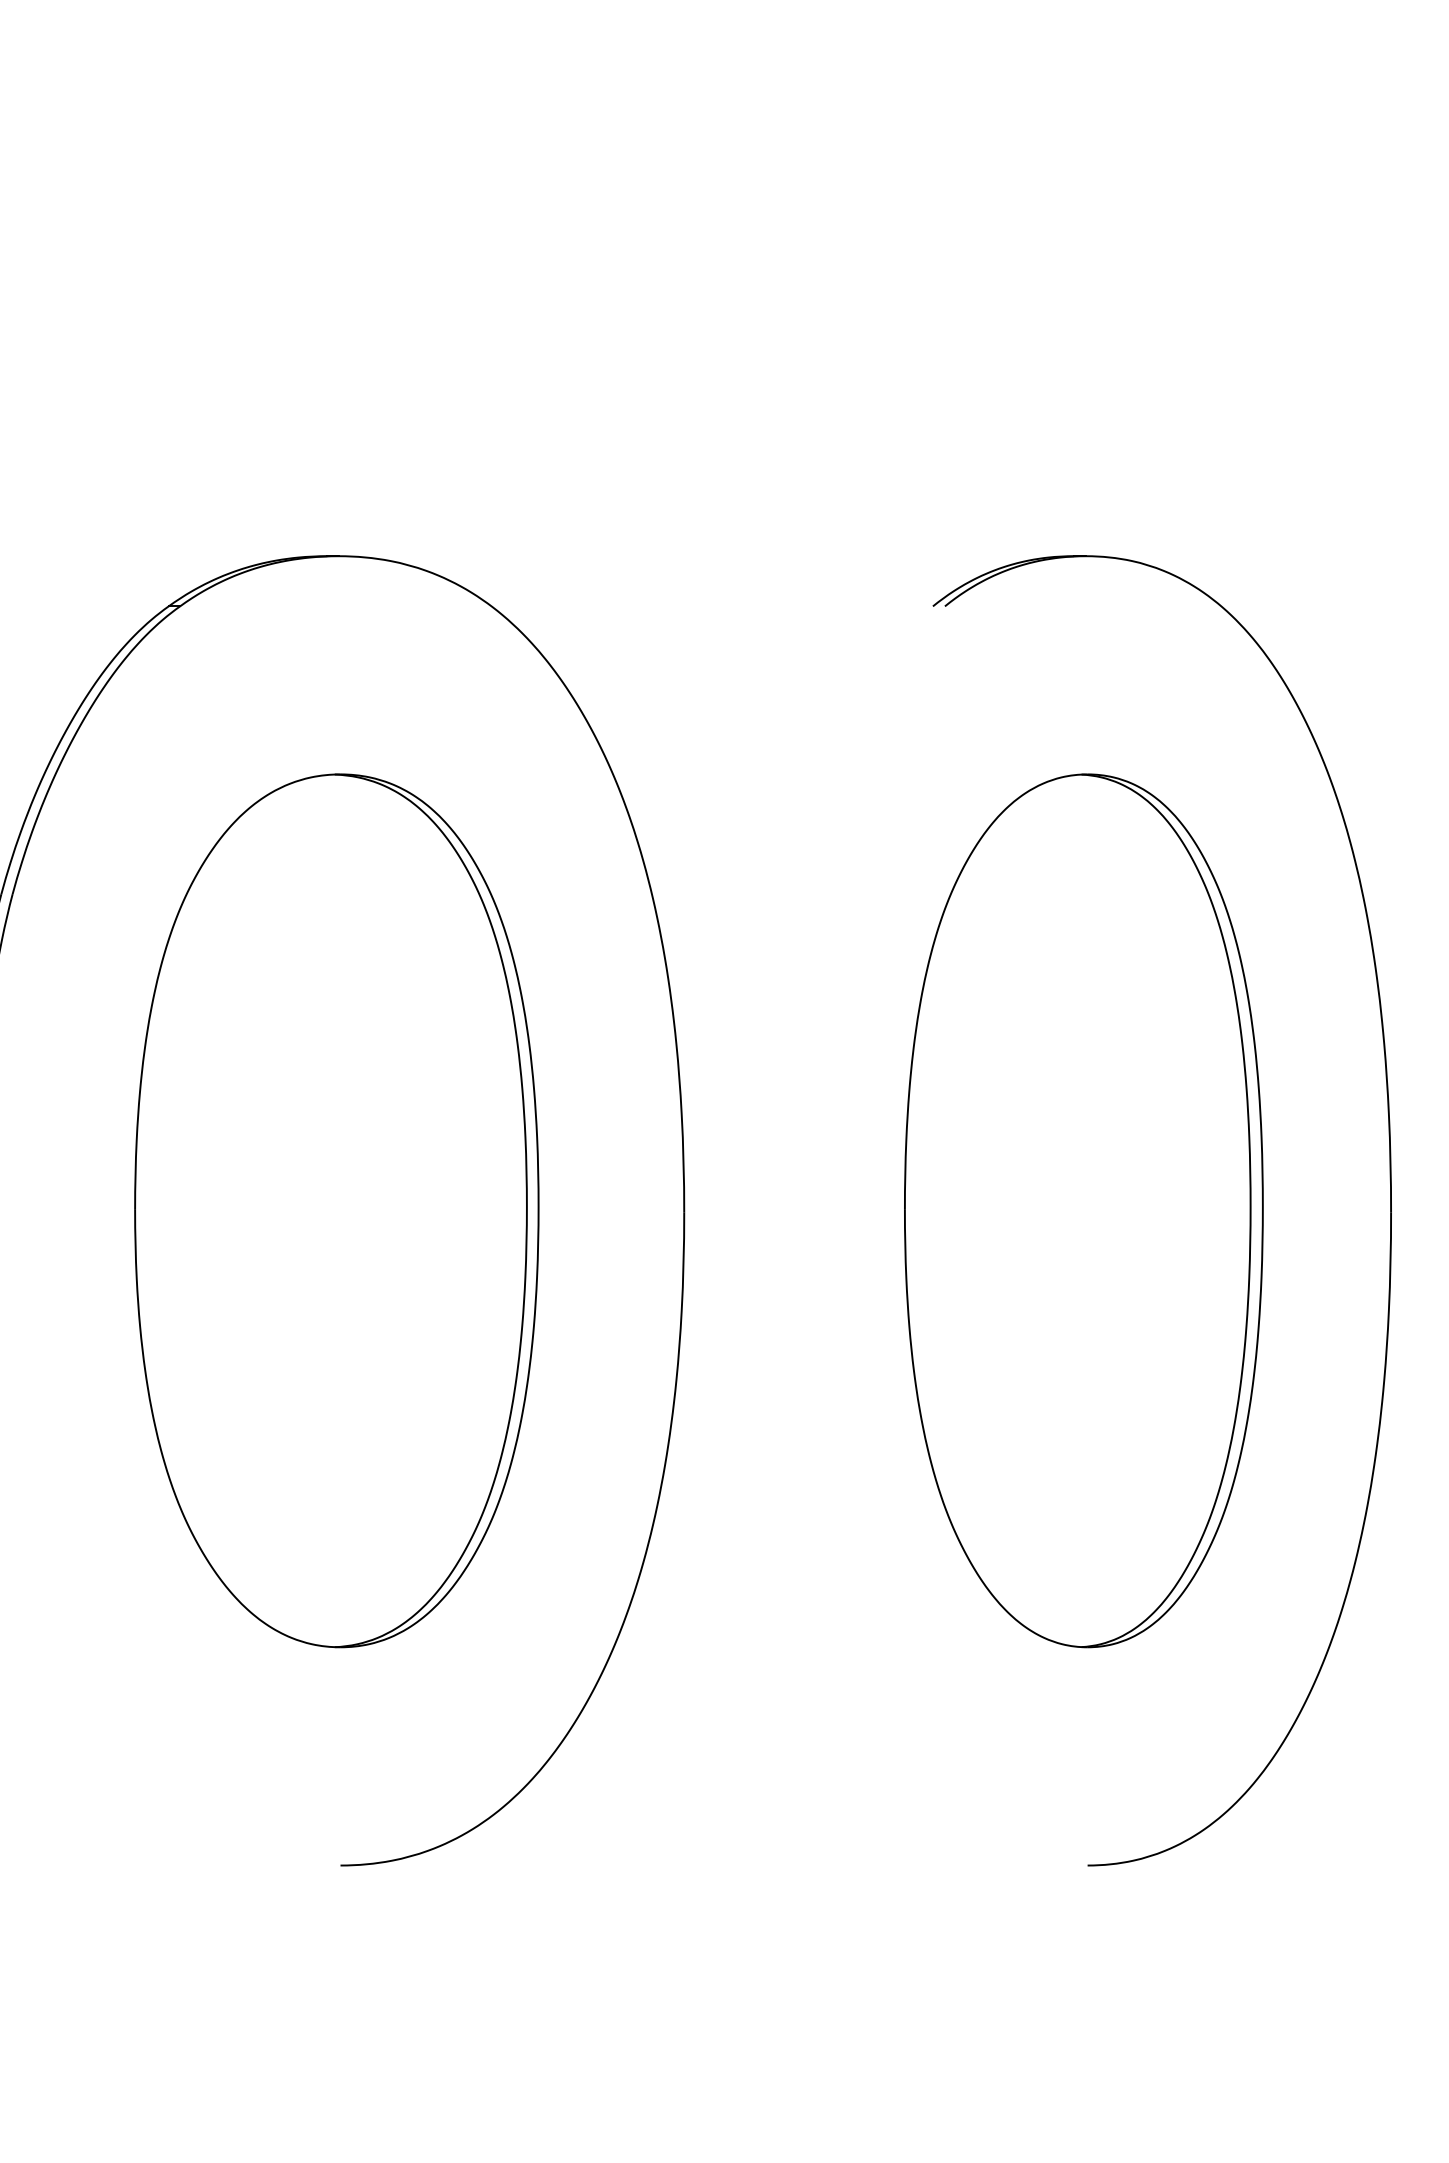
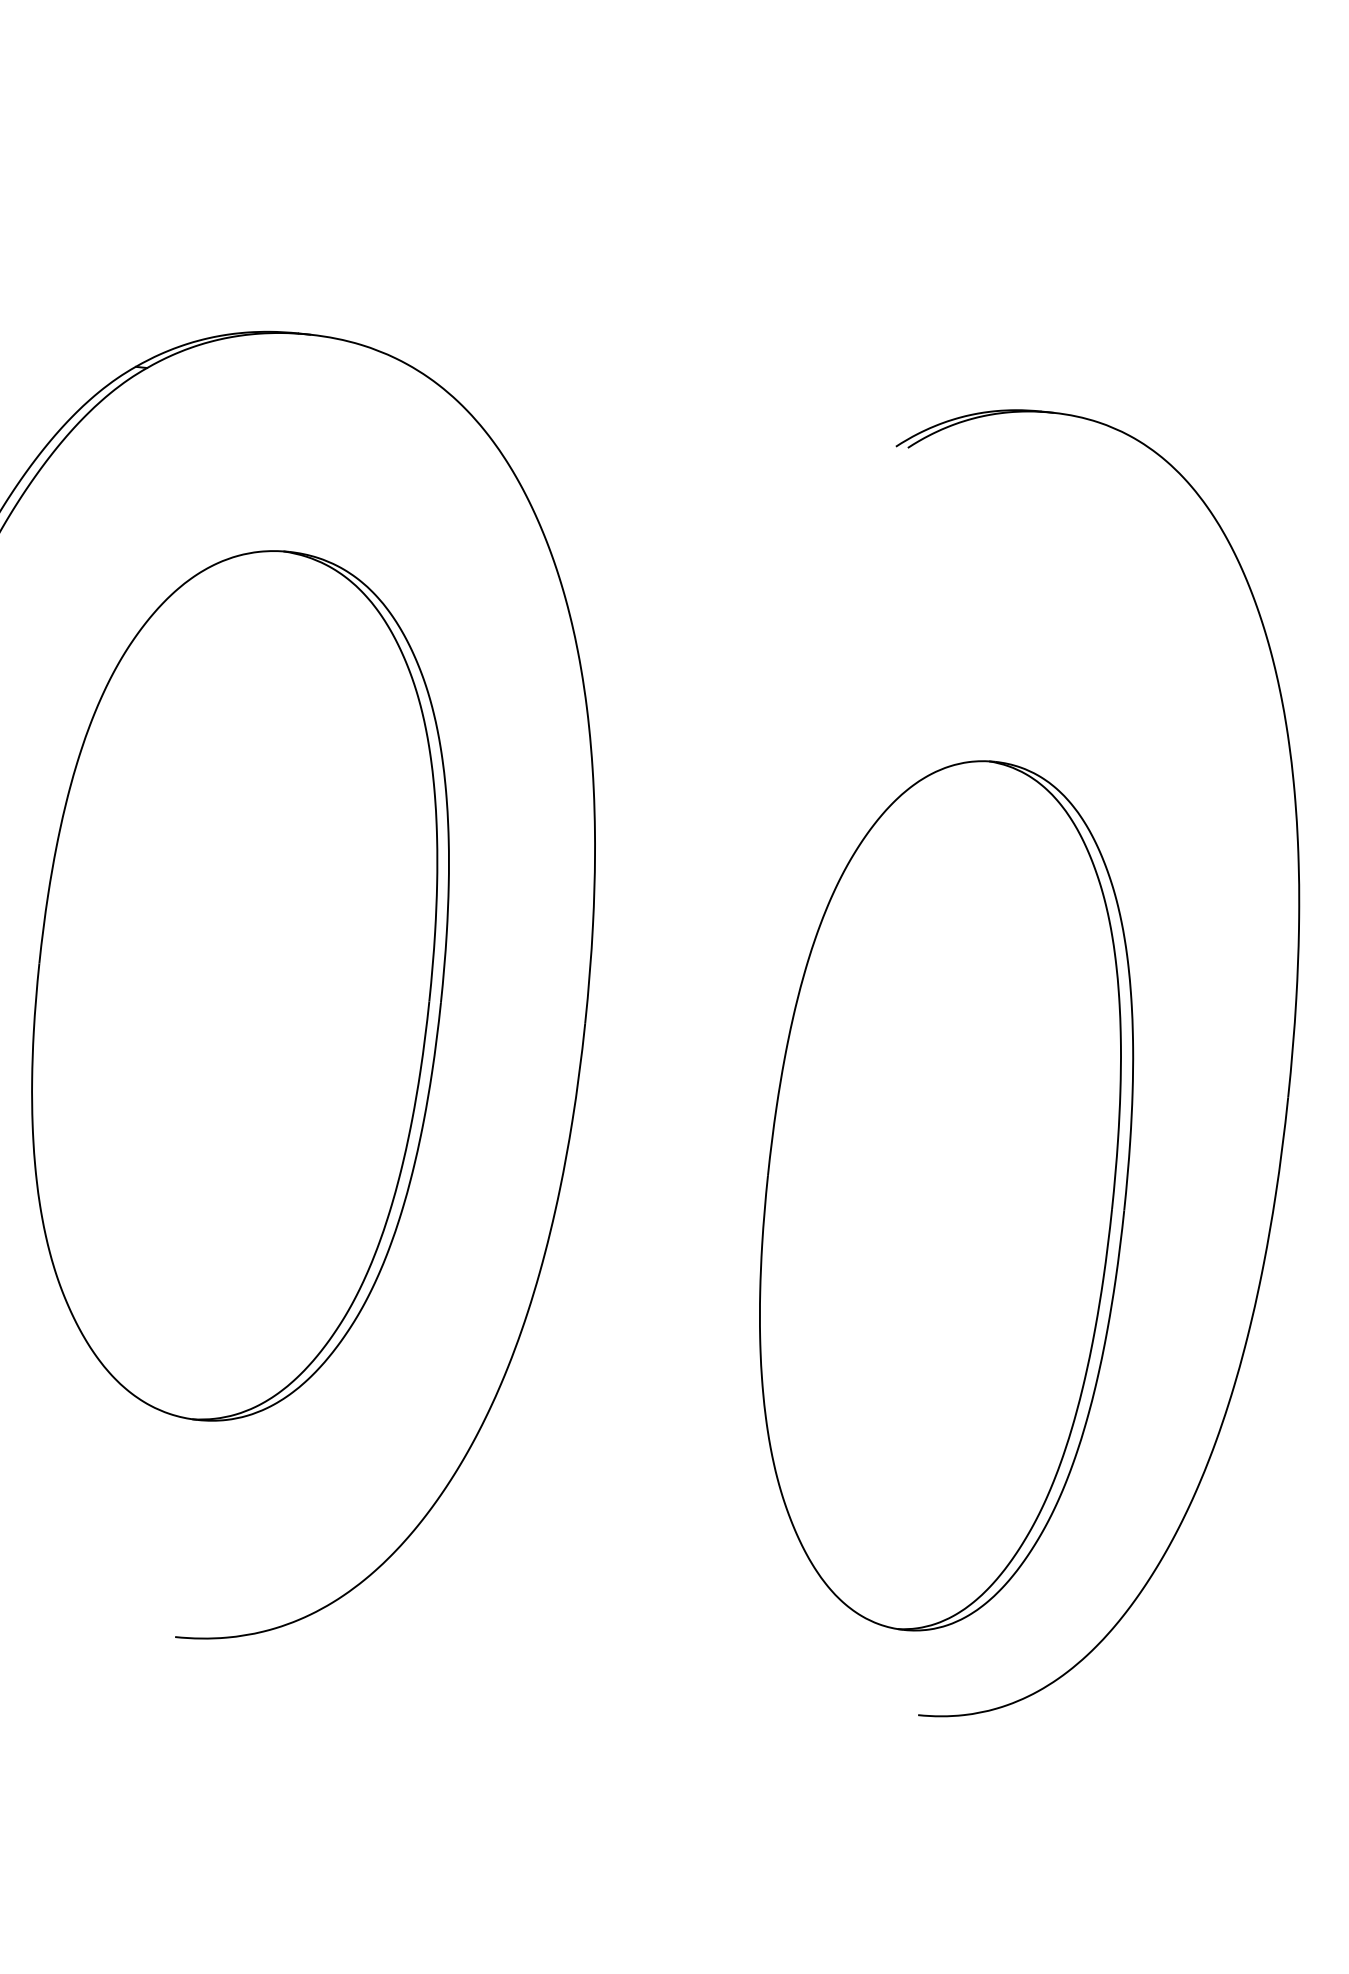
part: (1083, 1210) -> (945, 1195), moved

